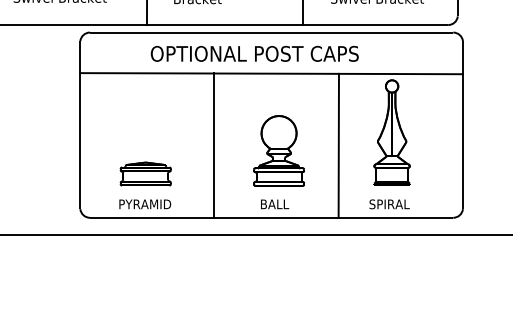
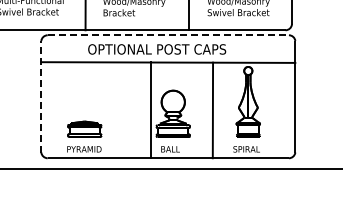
line: (271, 32) -> (168, 35), solid -> dashed
line: (80, 124) -> (41, 96), solid -> dashed
line: (214, 145) -> (151, 110), moved

